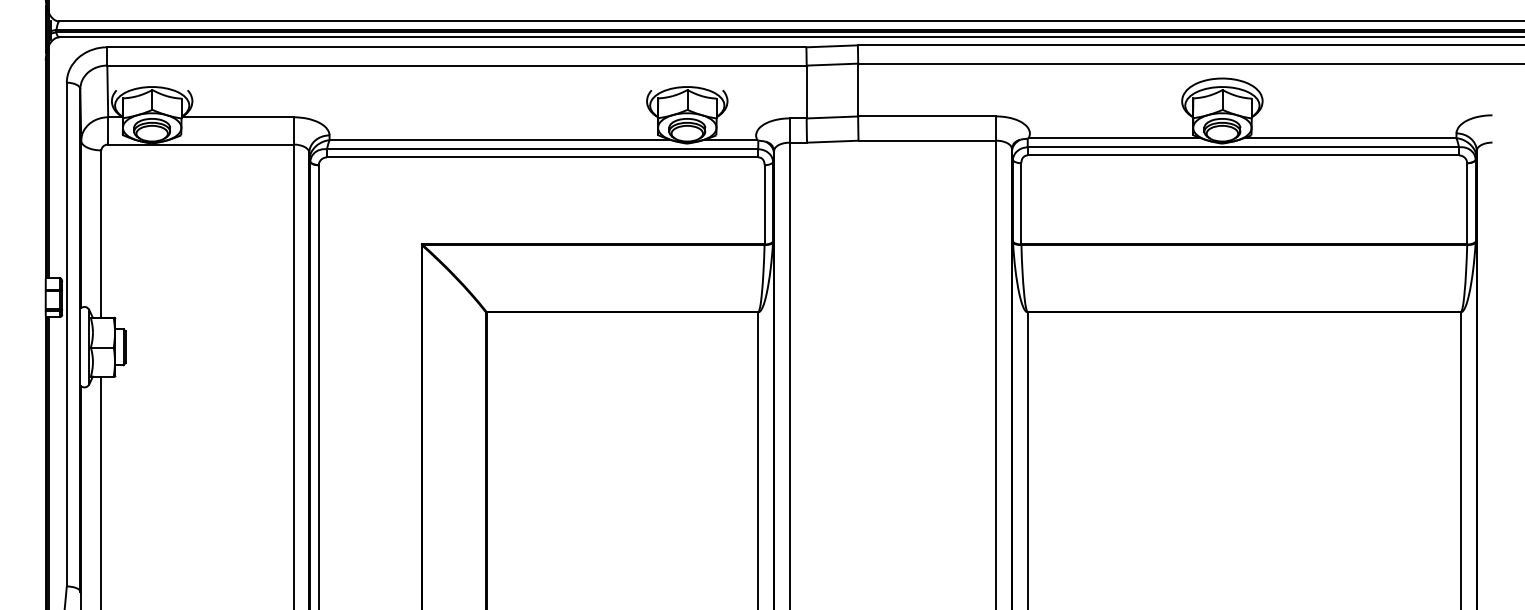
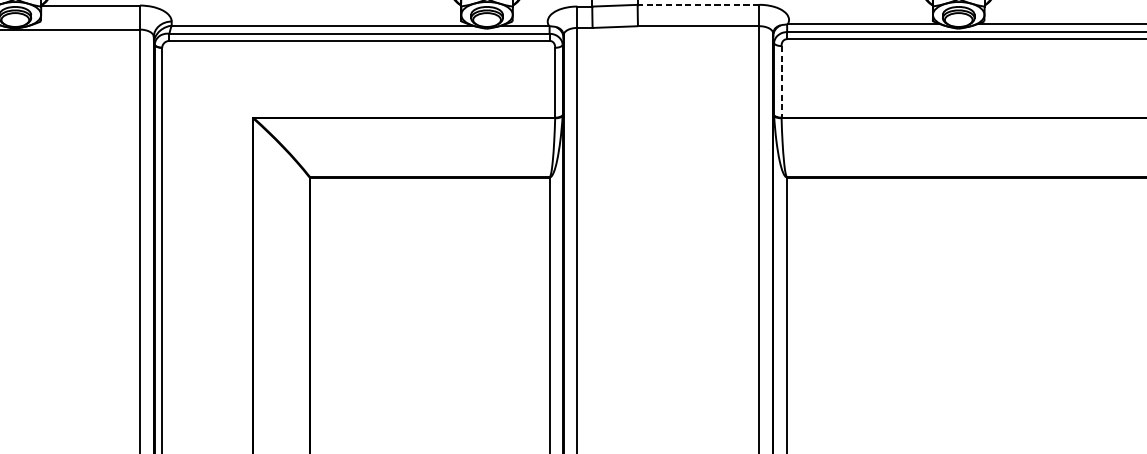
line: (926, 116) -> (697, 4), solid -> dashed
line: (1021, 203) -> (781, 81), solid -> dashed

